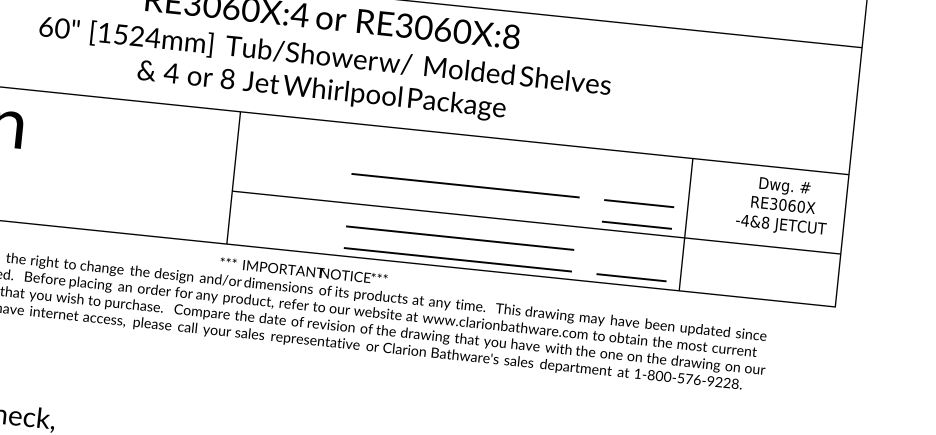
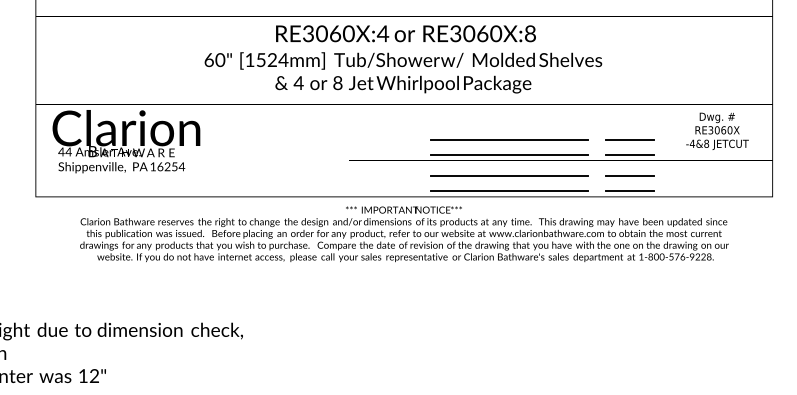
text: (783, 205) -> (717, 130), moved
line: (463, 207) -> (509, 154), added
line: (632, 256) -> (629, 176), added

